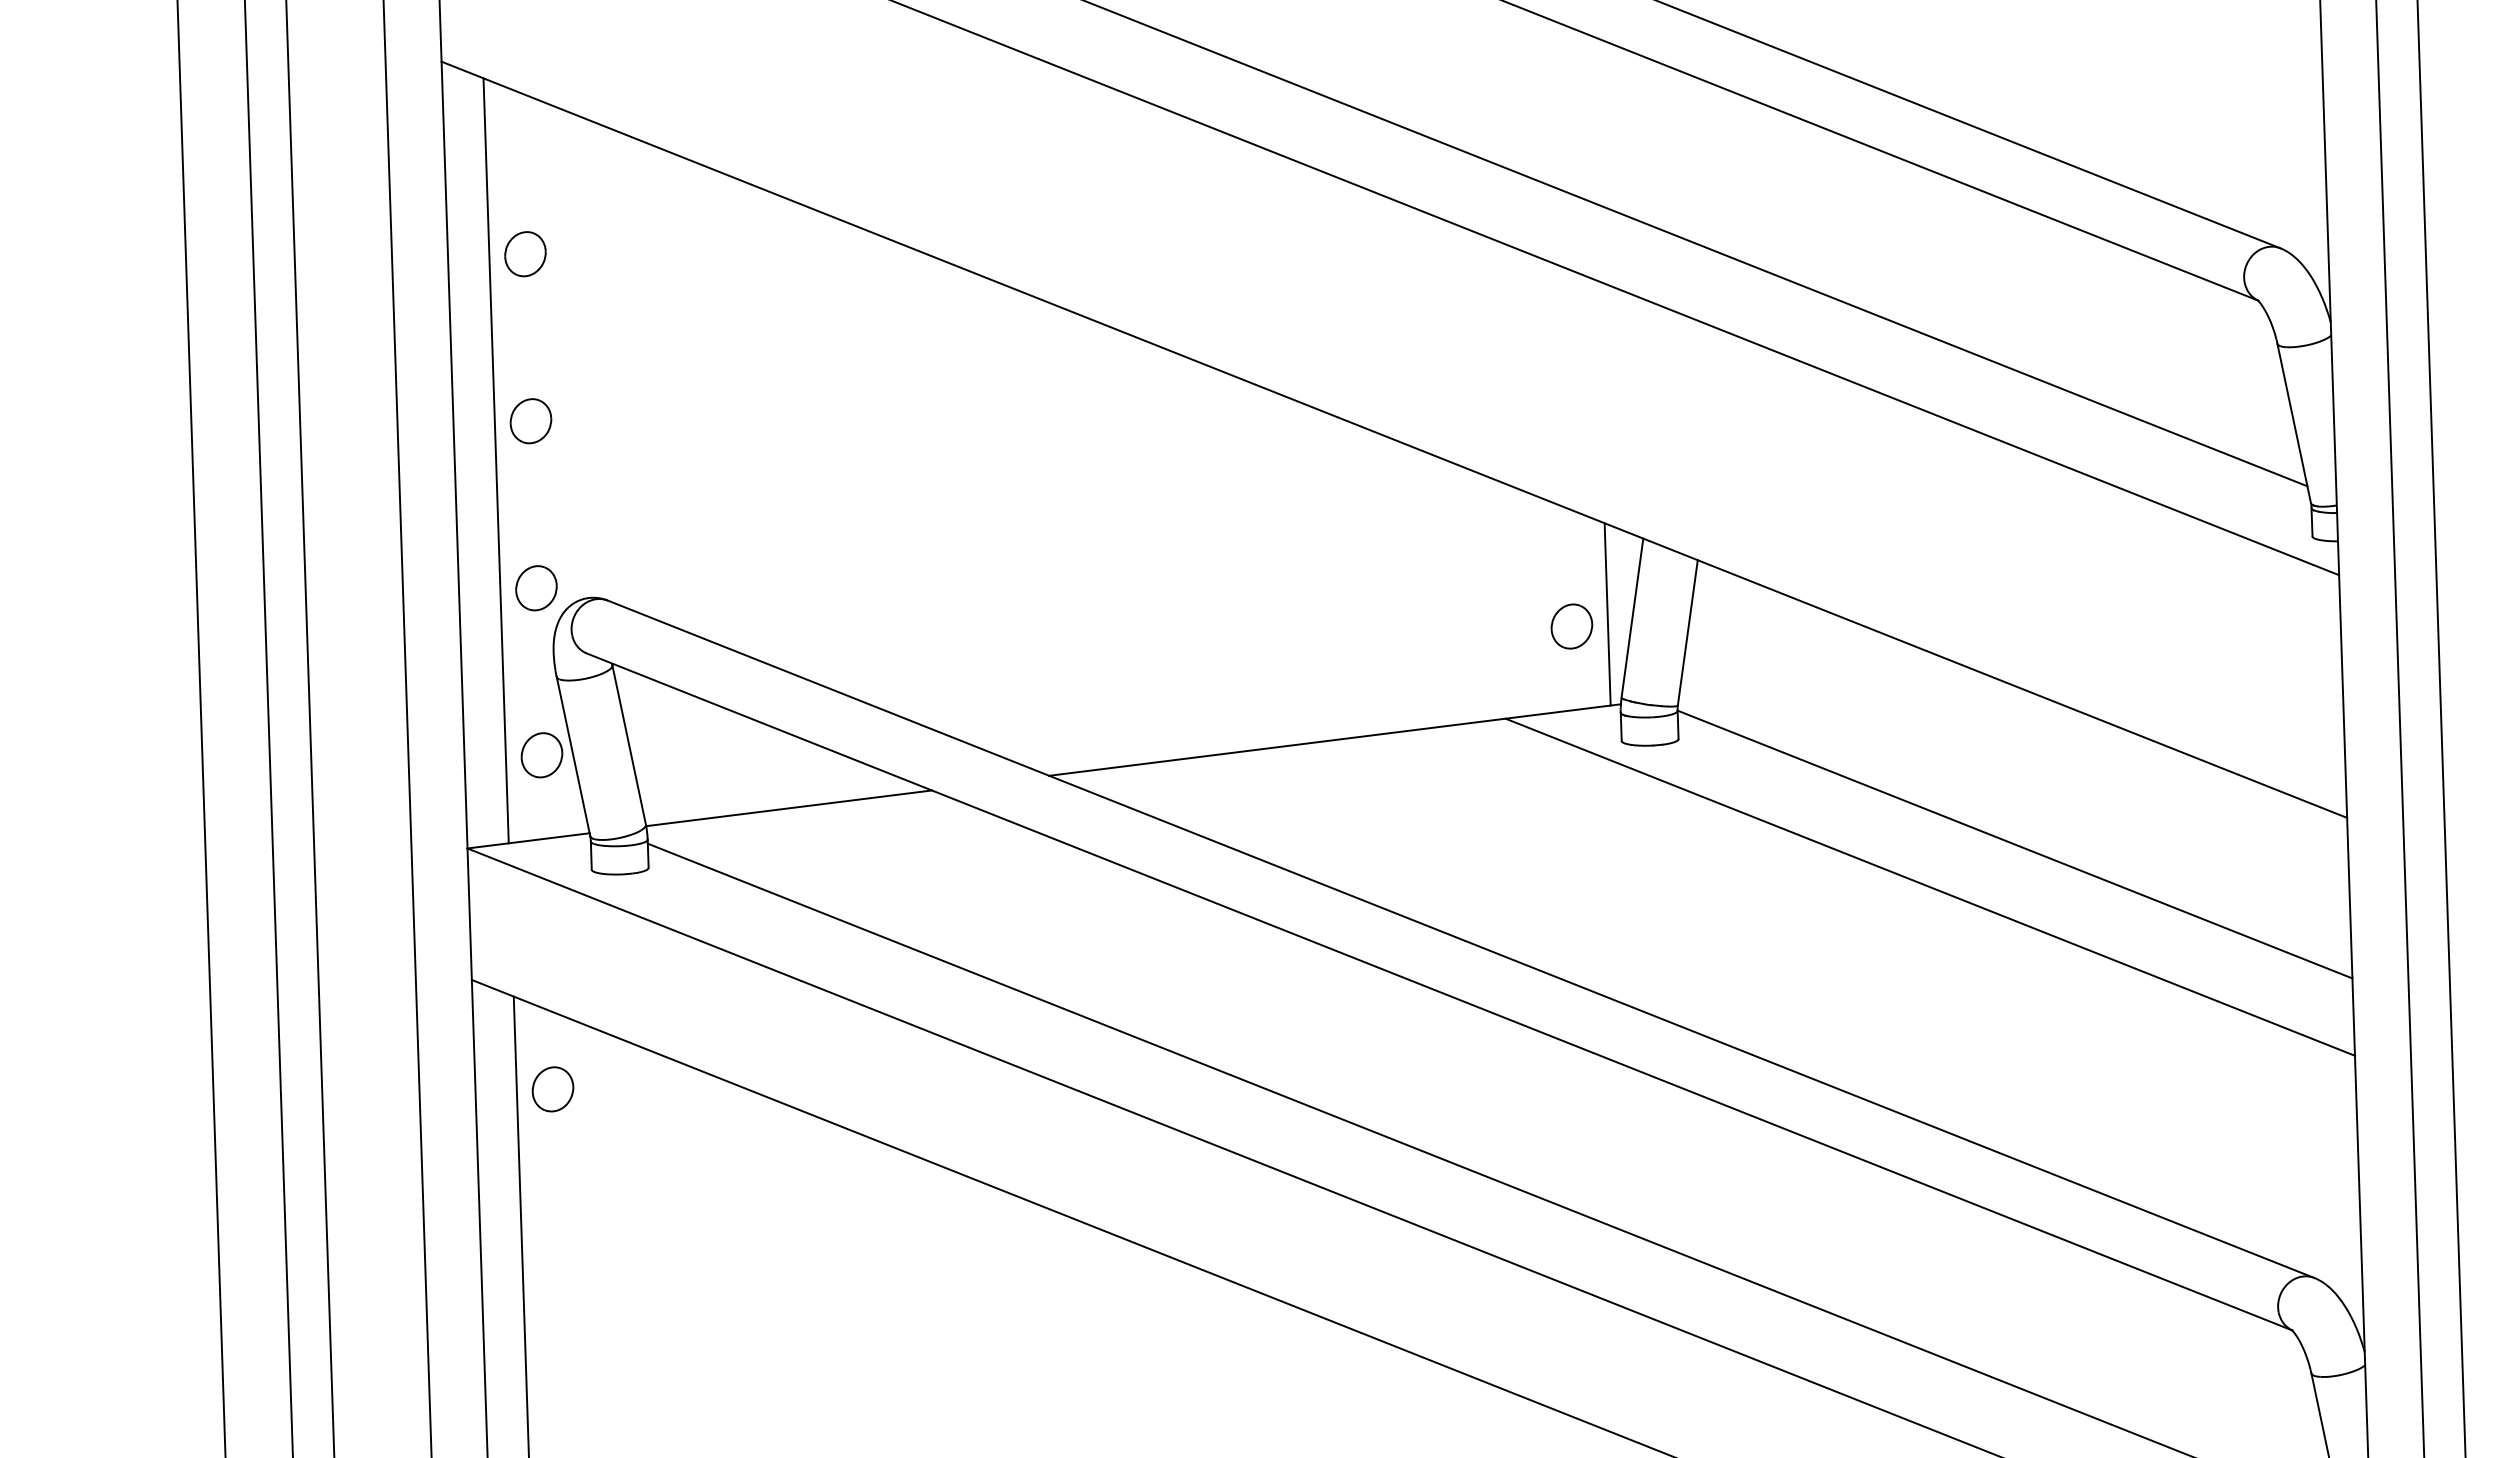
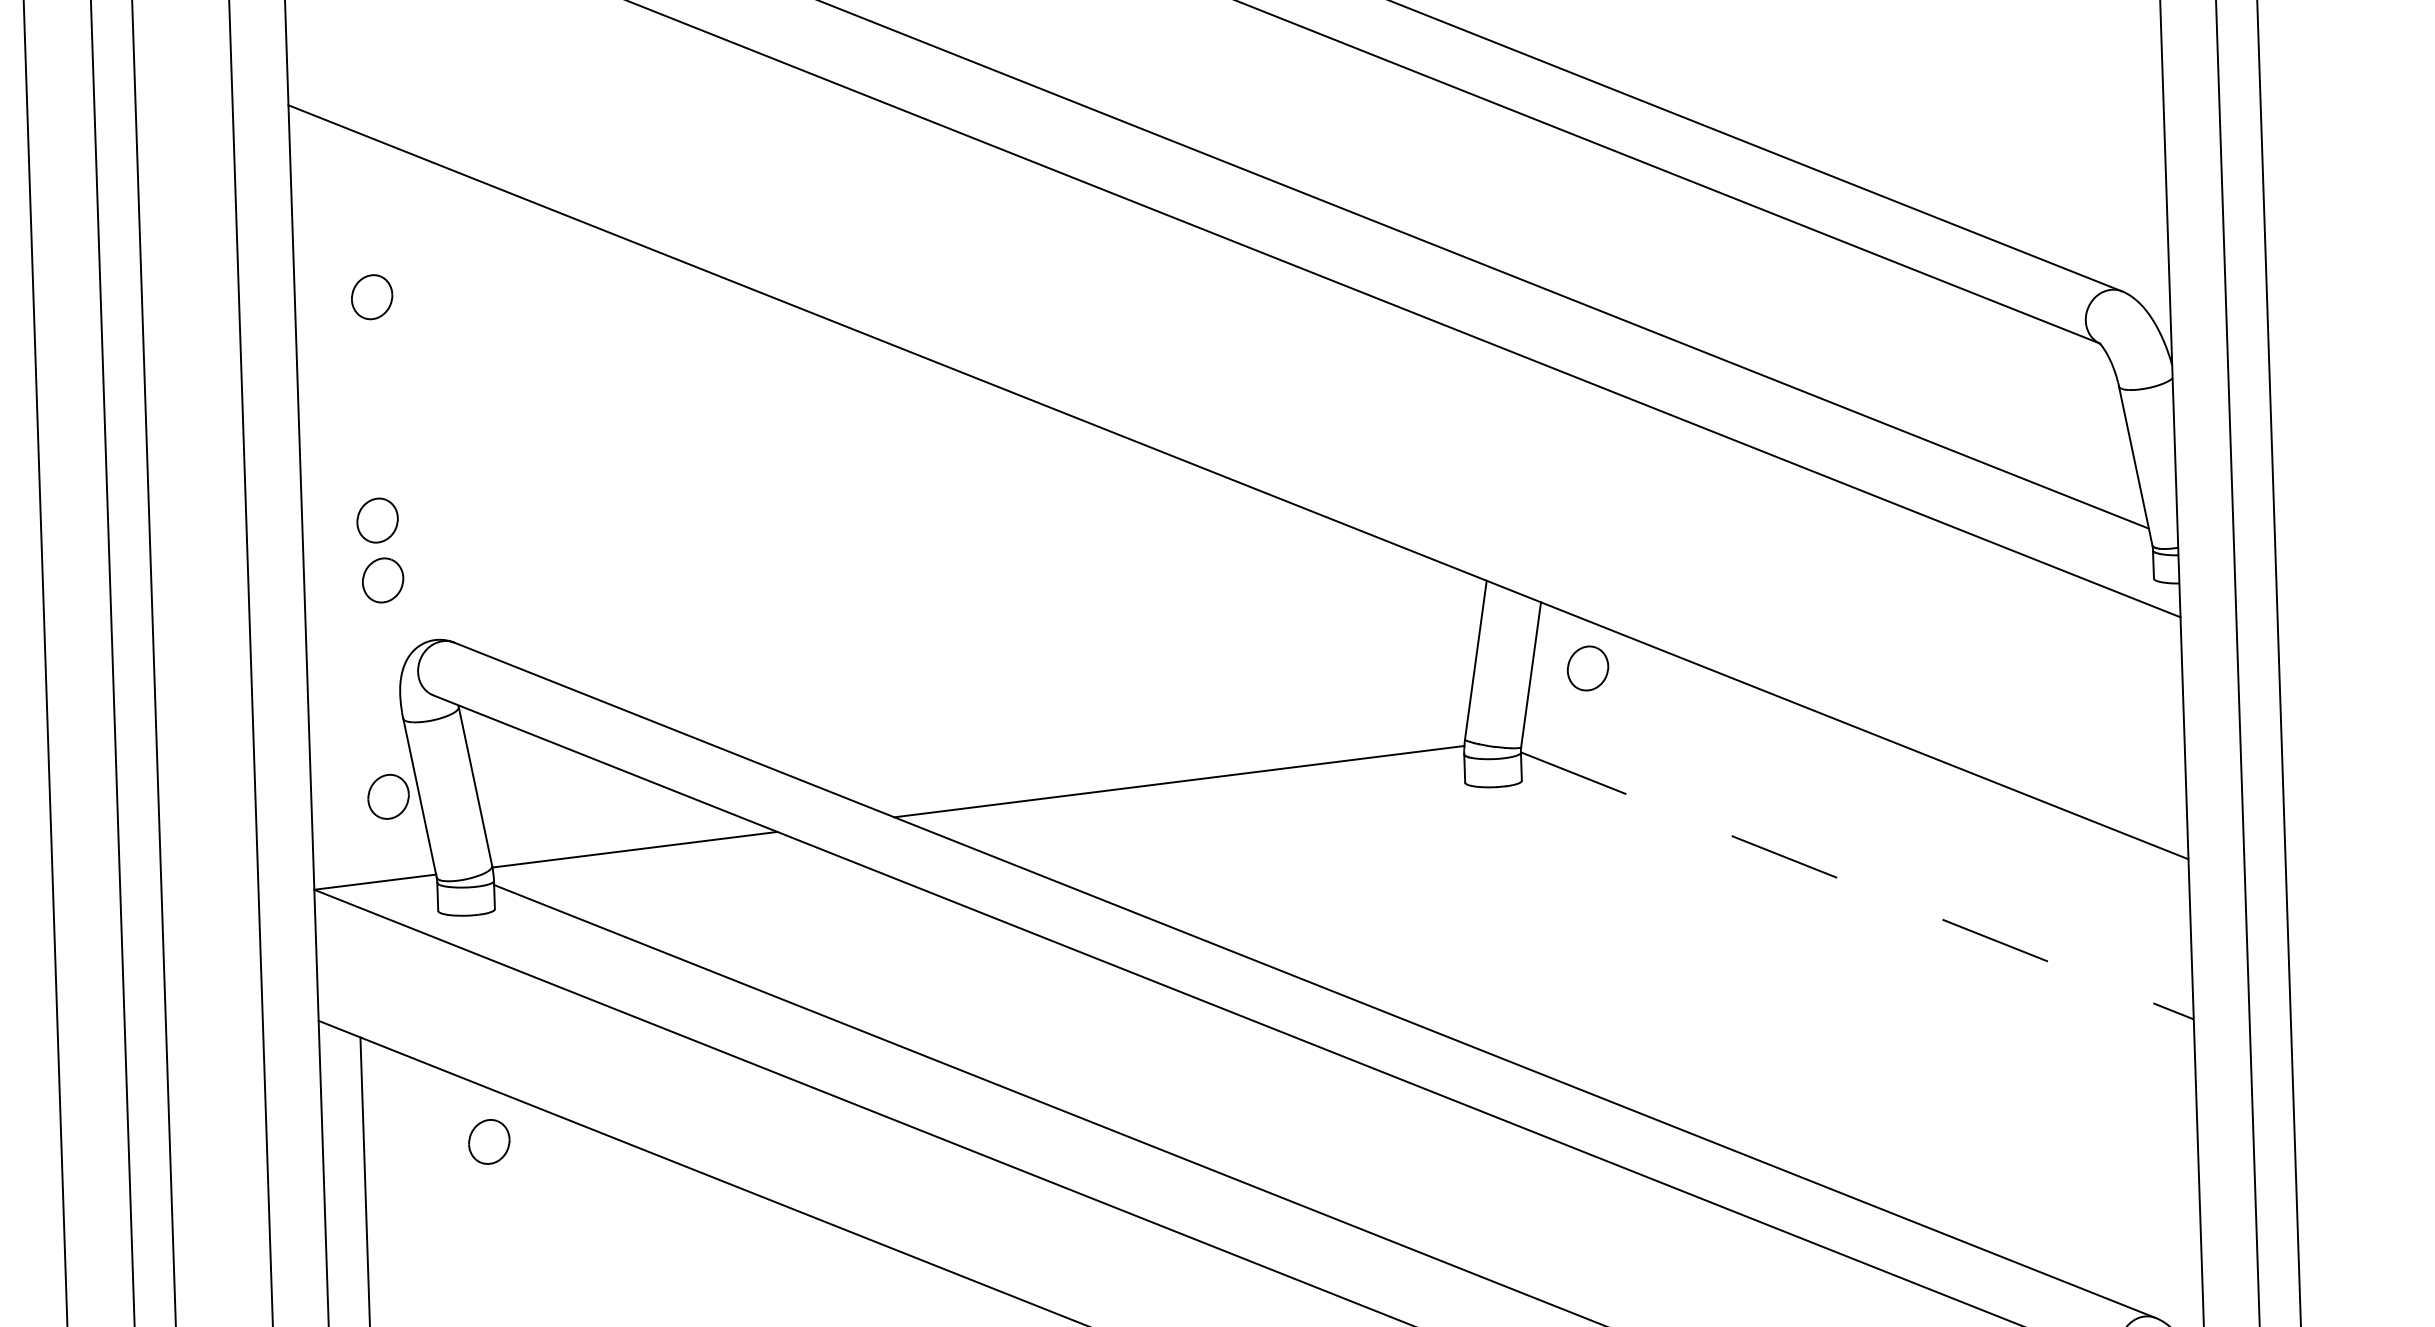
part: (530, 421) -> (377, 520), moved
line: (495, 460) -> (342, 502), removed
part: (536, 588) -> (383, 580), moved
line: (1607, 614) -> (1451, 656), removed
part: (1571, 626) -> (1587, 668), moved
line: (2015, 844) -> (1857, 885), solid -> dashed
line: (1929, 886) -> (1772, 927), removed
part: (552, 1089) -> (488, 1142), moved

